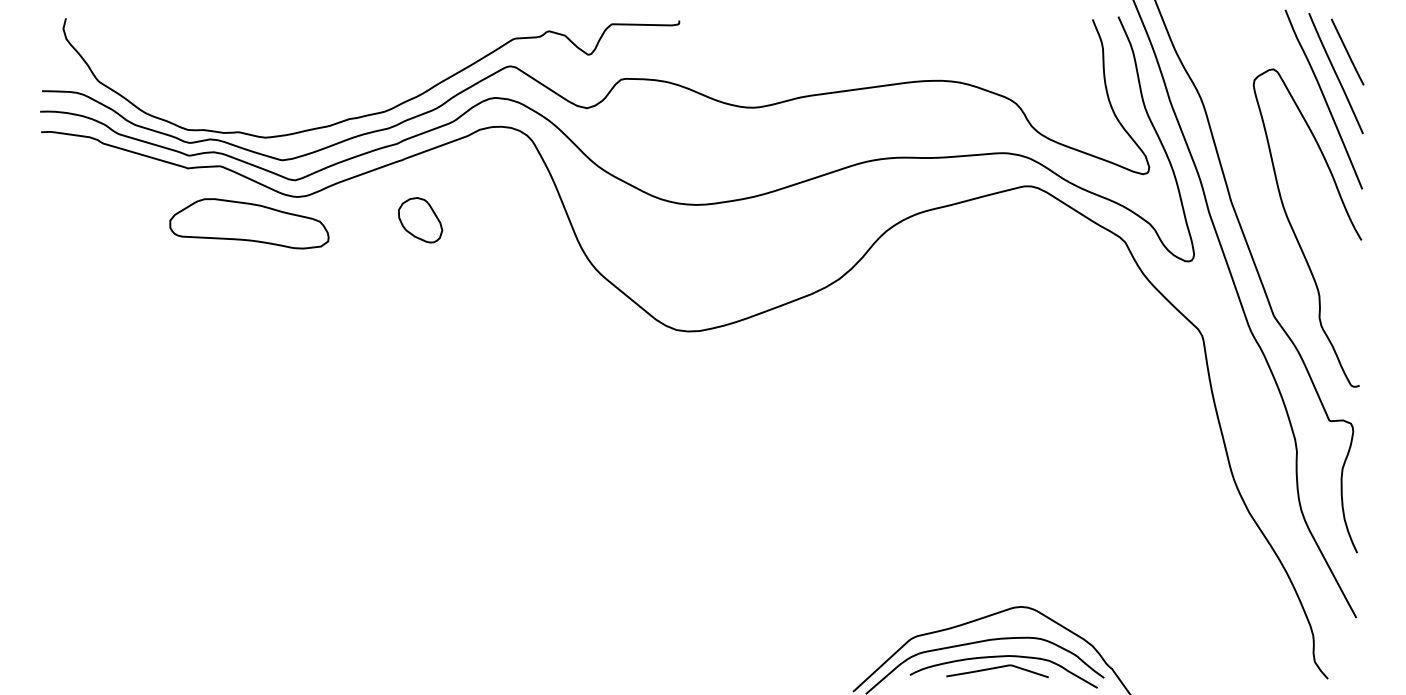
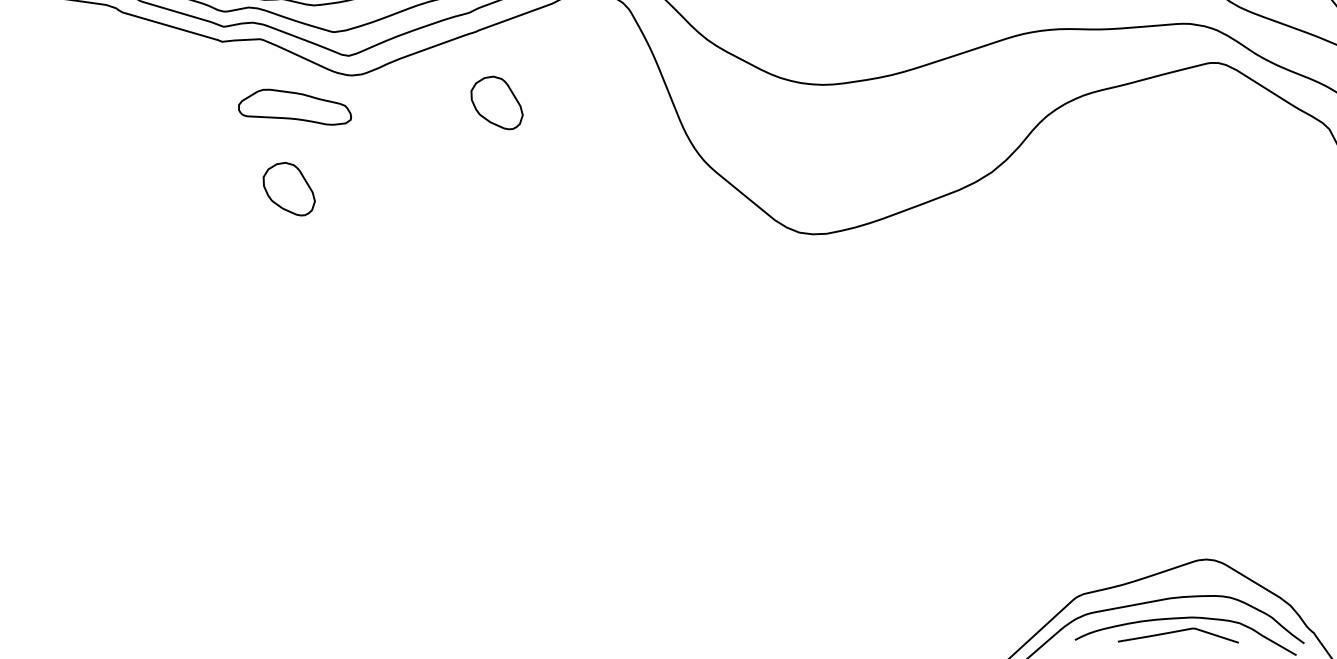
part: (249, 223) -> (295, 106), size x0.6
part: (244, 293) -> (289, 189), added

